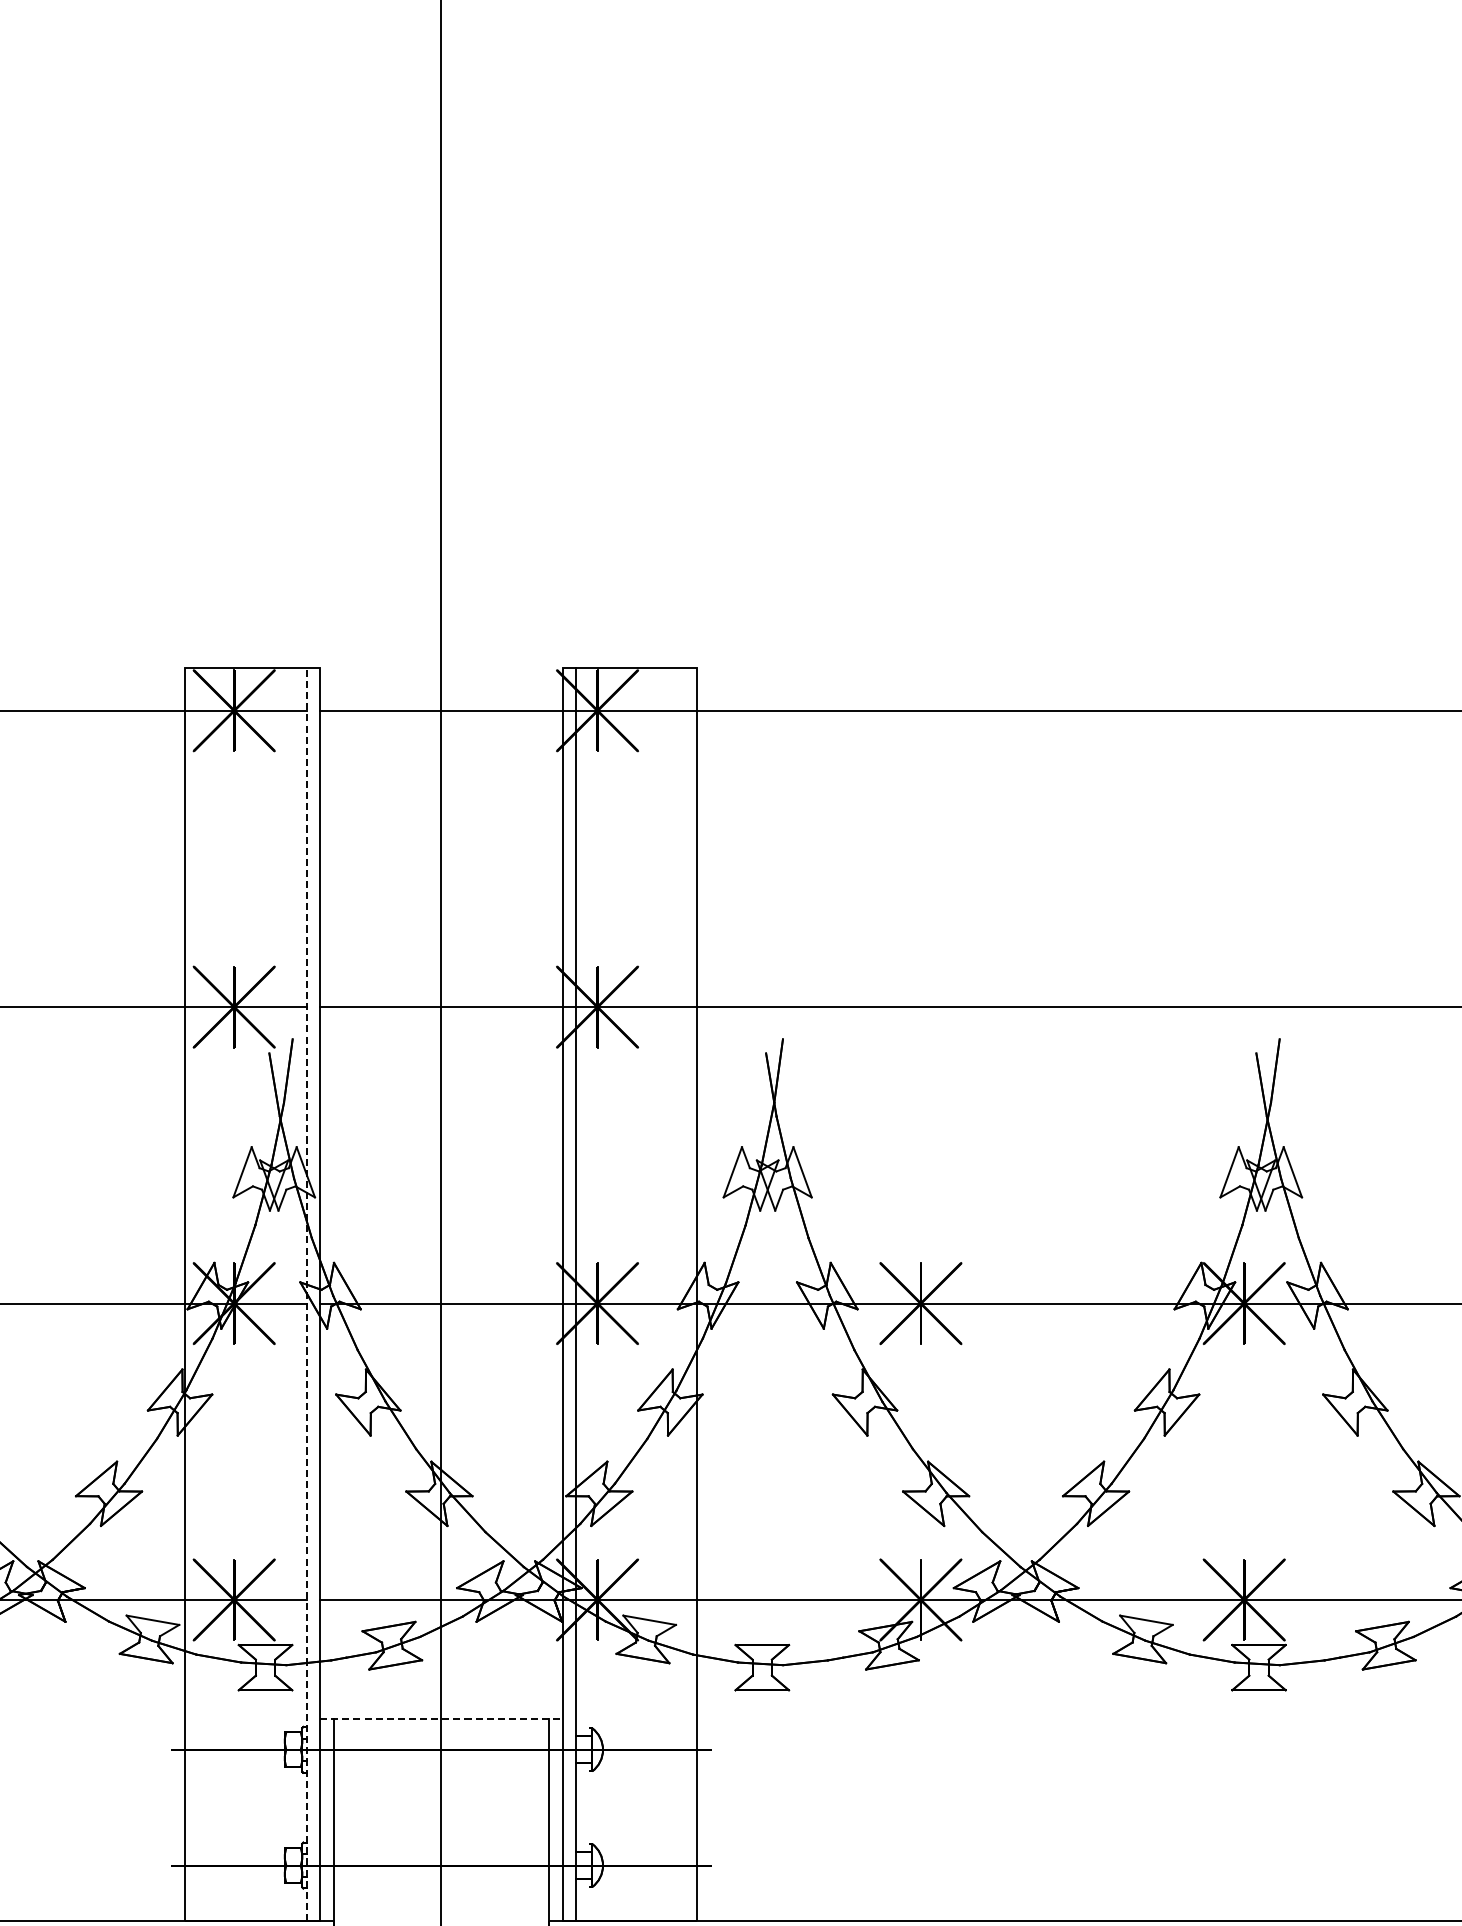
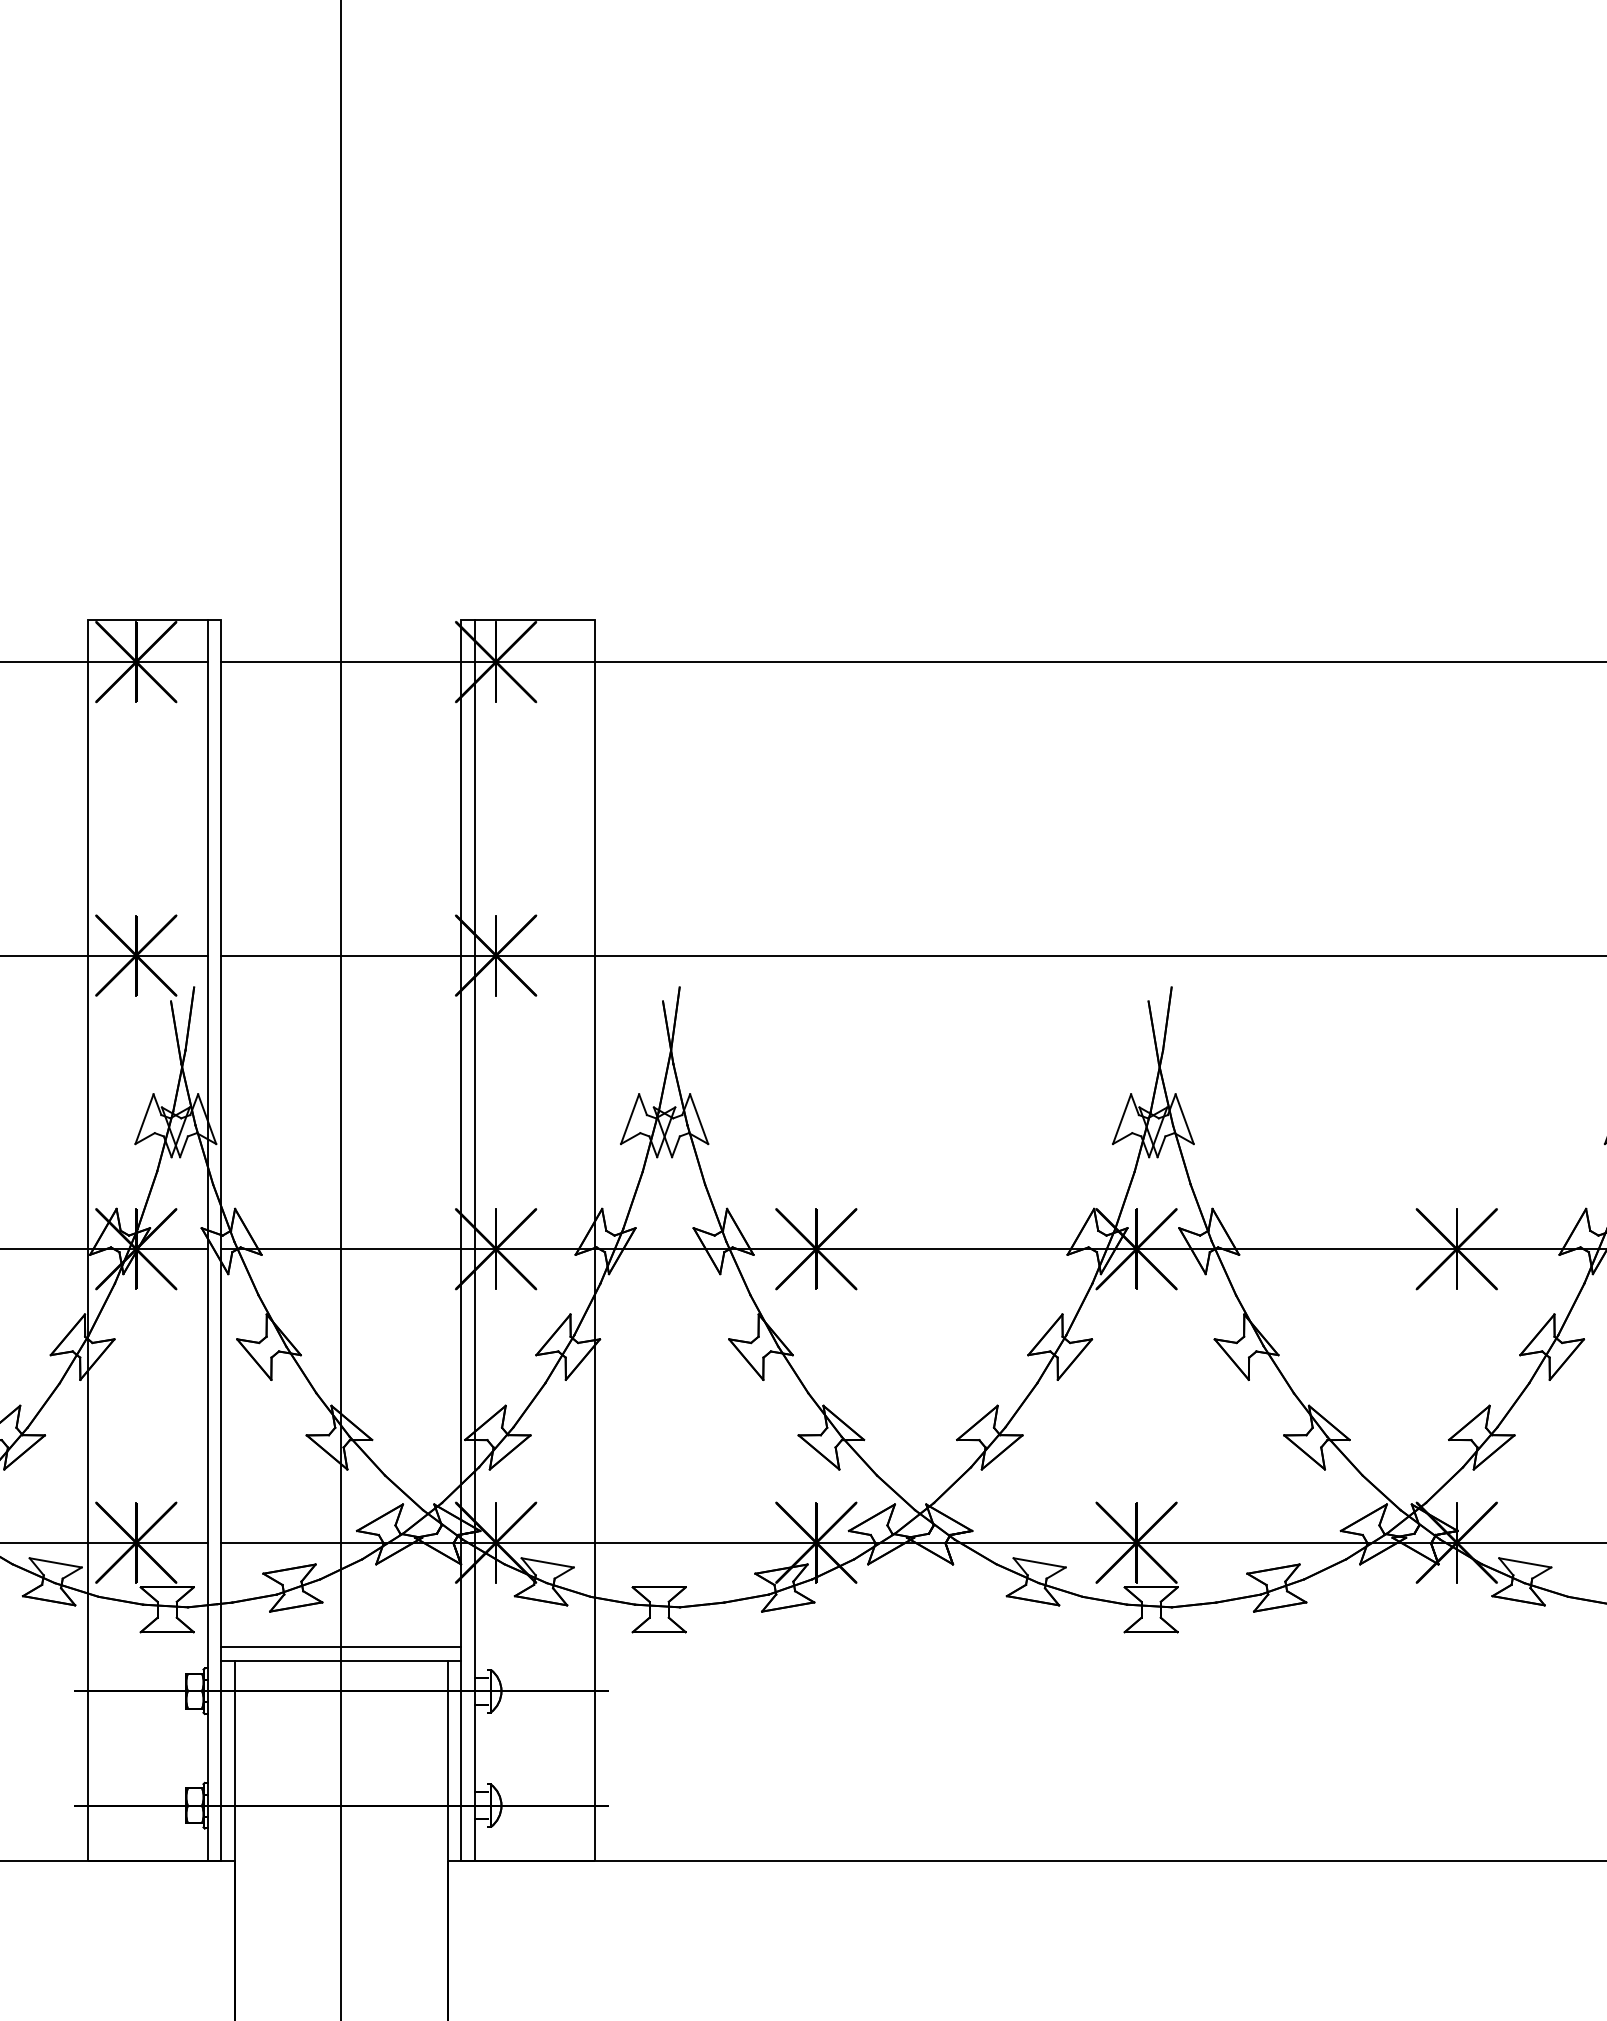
line: (306, 1293) -> (207, 1239), dashed -> solid
line: (441, 1705) -> (341, 1647), added
line: (441, 1718) -> (341, 1660), dashed -> solid

